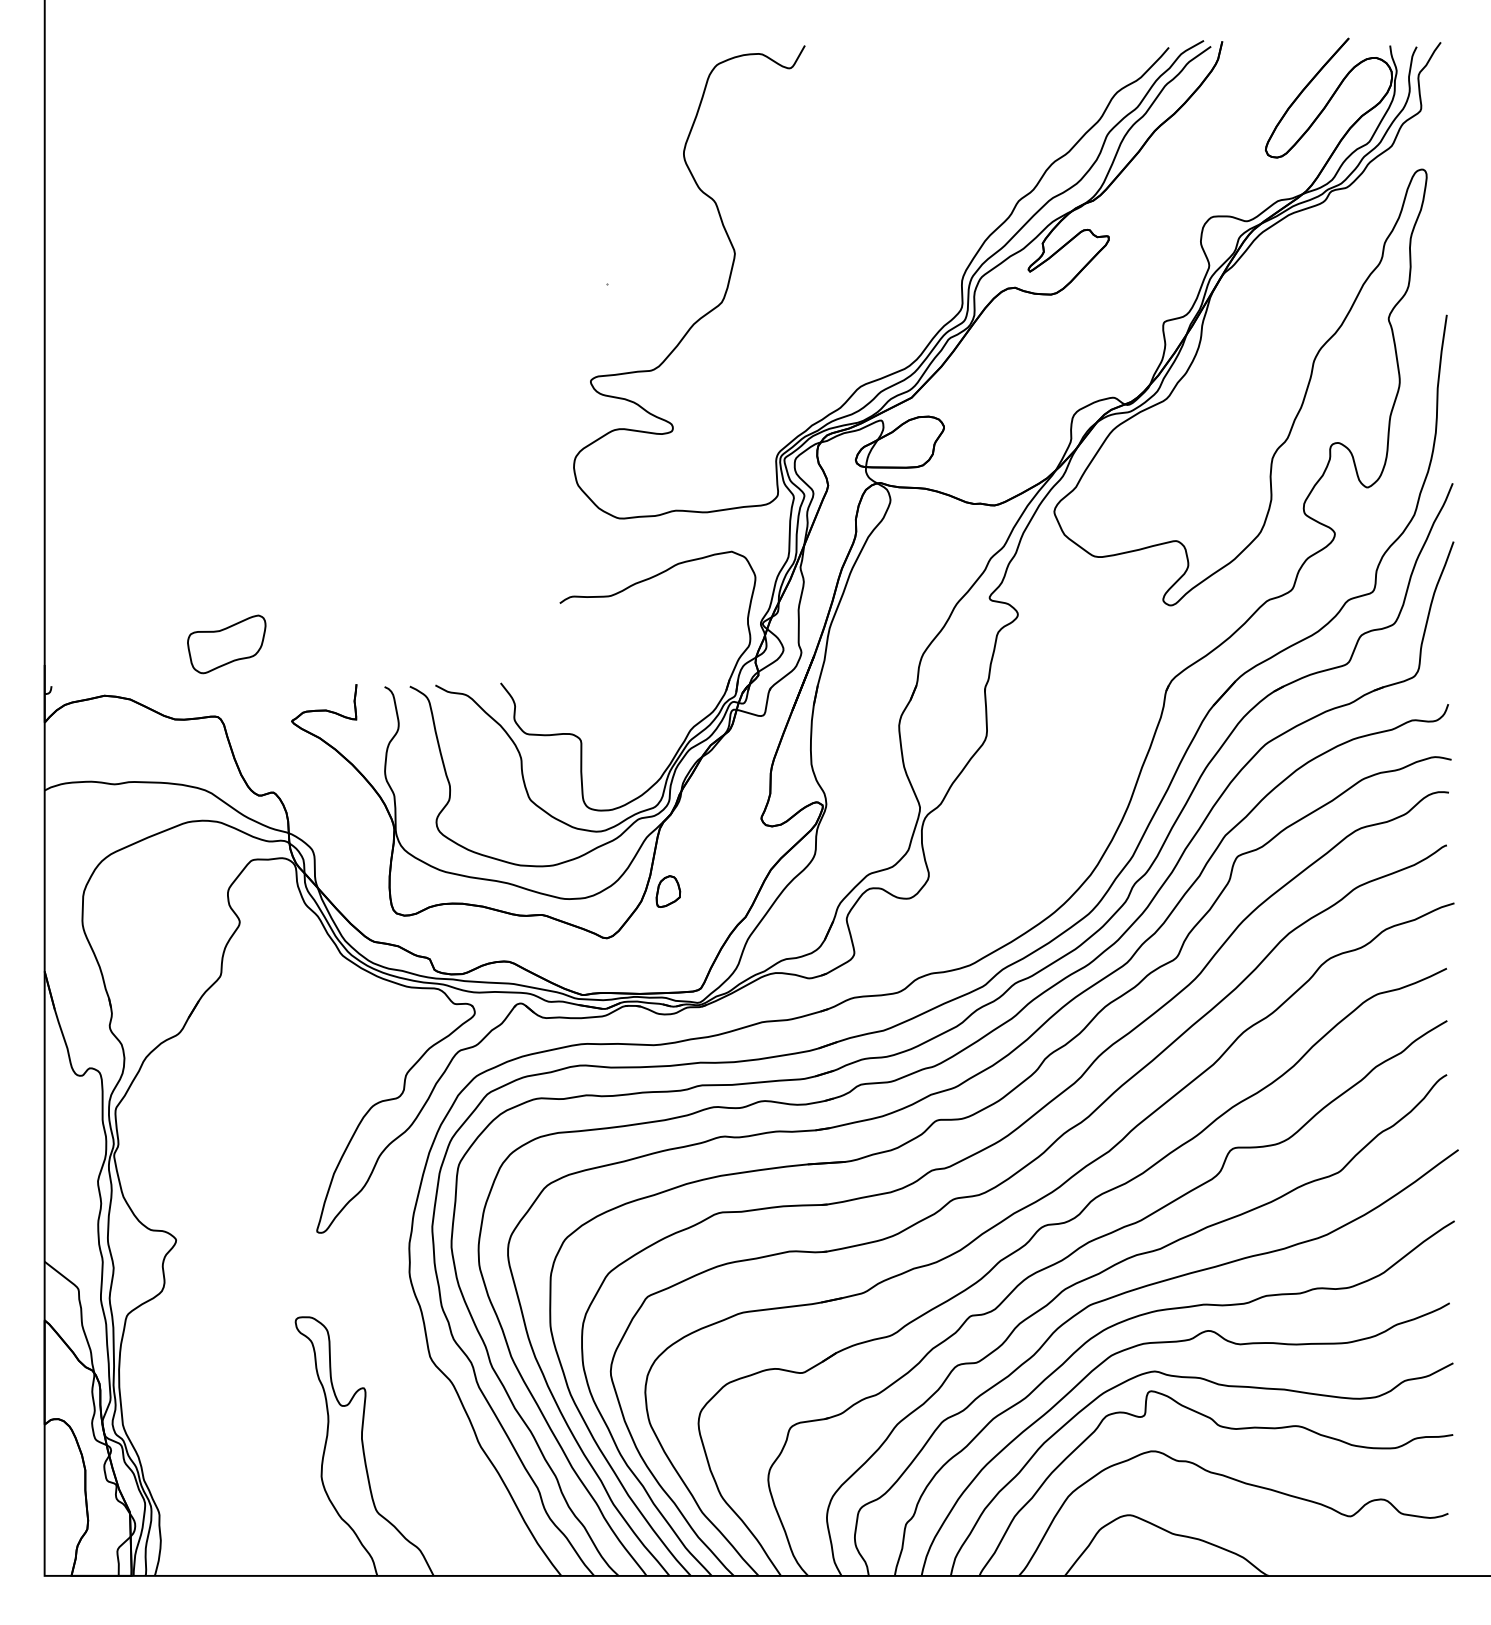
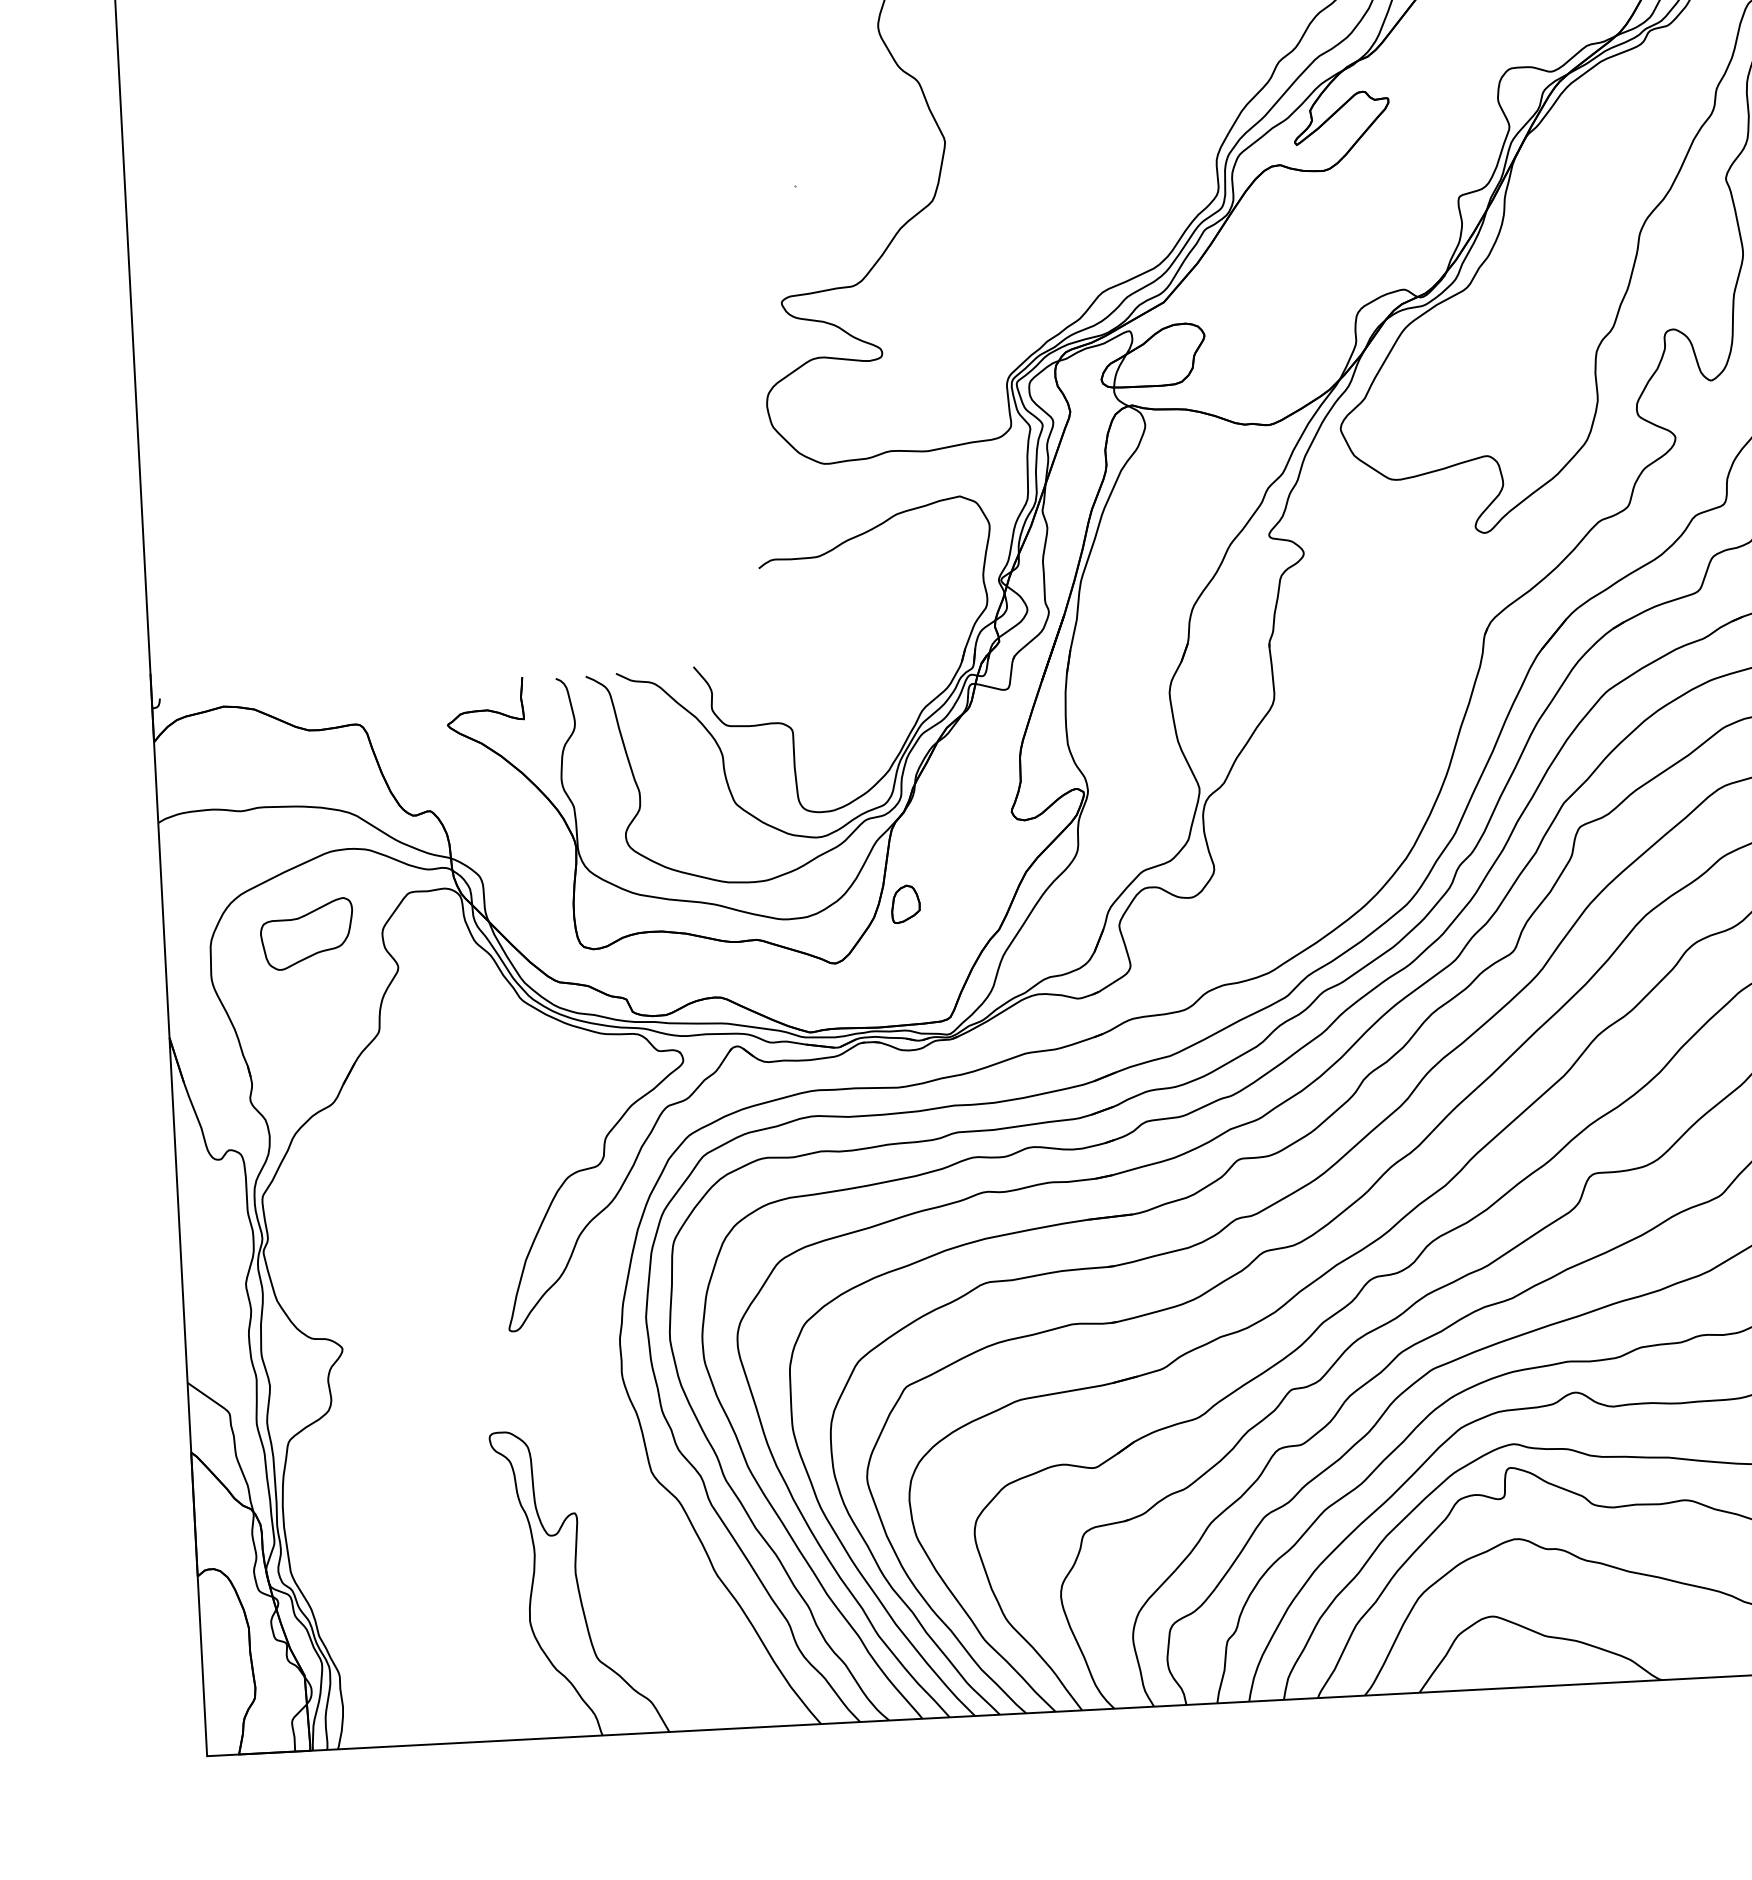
part: (226, 644) -> (306, 934), moved

